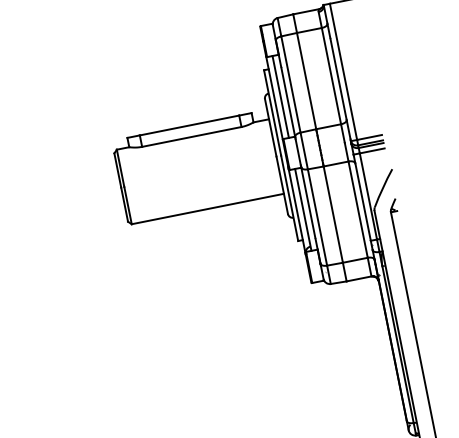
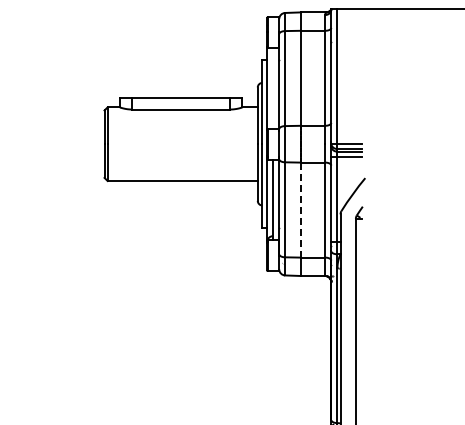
line: (281, 96) -> (273, 88), removed
line: (333, 215) -> (300, 210), solid -> dashed

